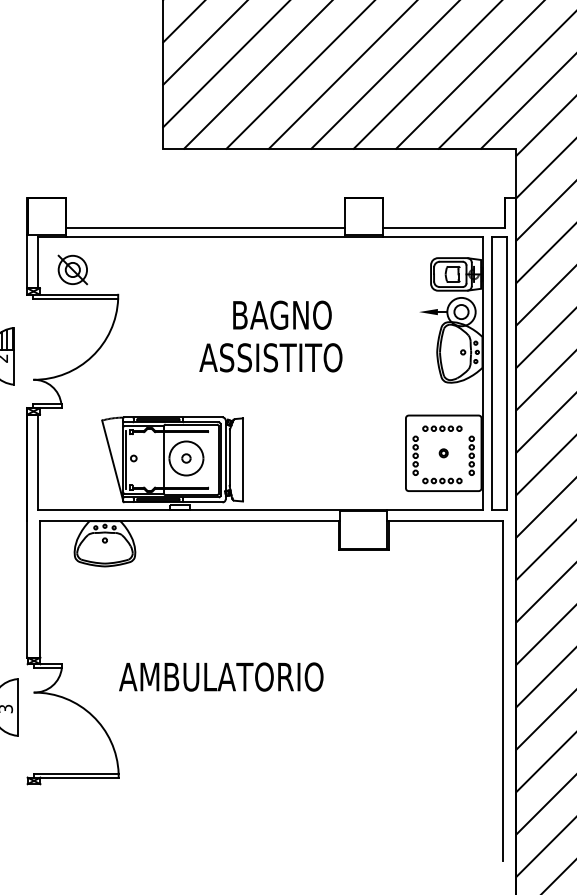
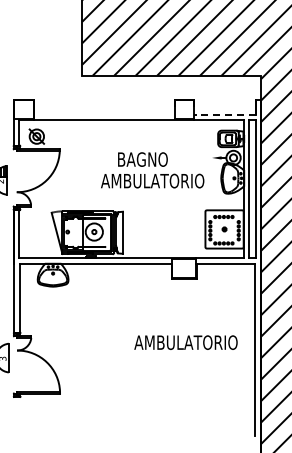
line: (204, 228) -> (103, 115), removed
line: (443, 228) -> (224, 115), solid -> dashed
text: (311, 356) -> (157, 180), ASSISTITO -> AMBULATORIO
text: (220, 676) -> (185, 342), moved

